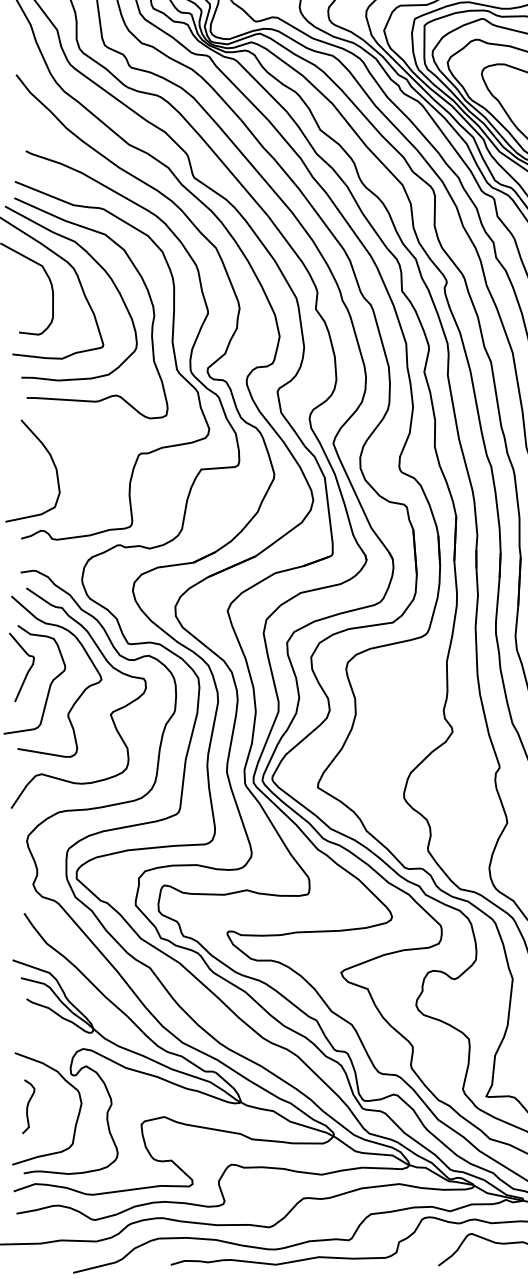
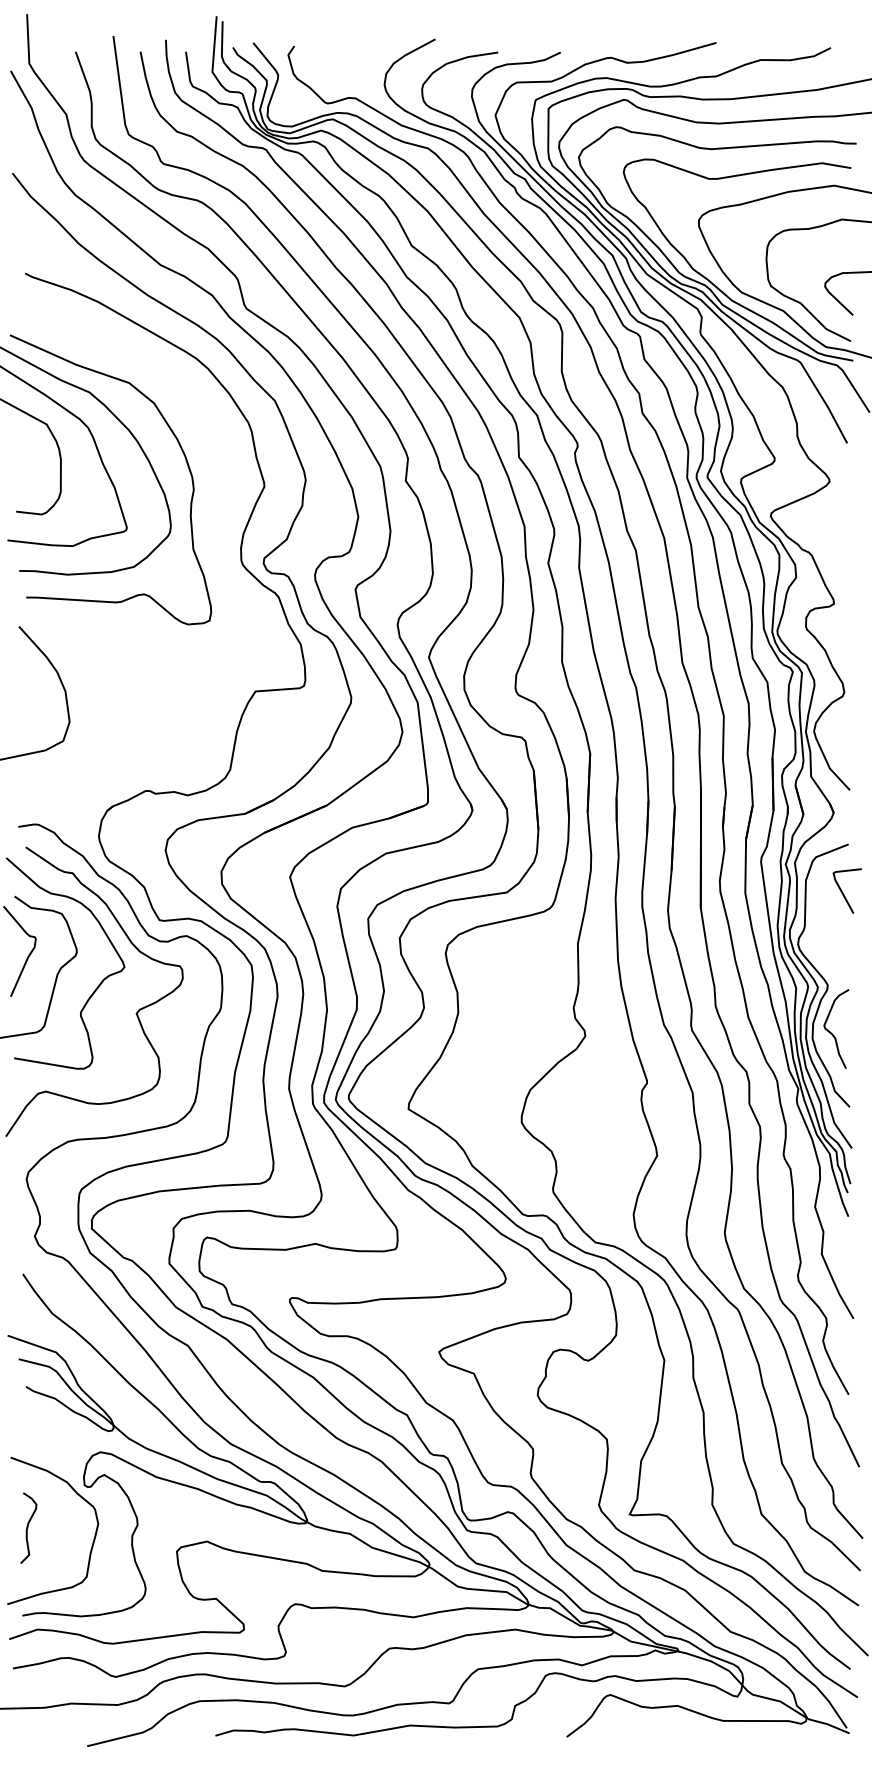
curve: (173, 351) -> (218, 536), removed

